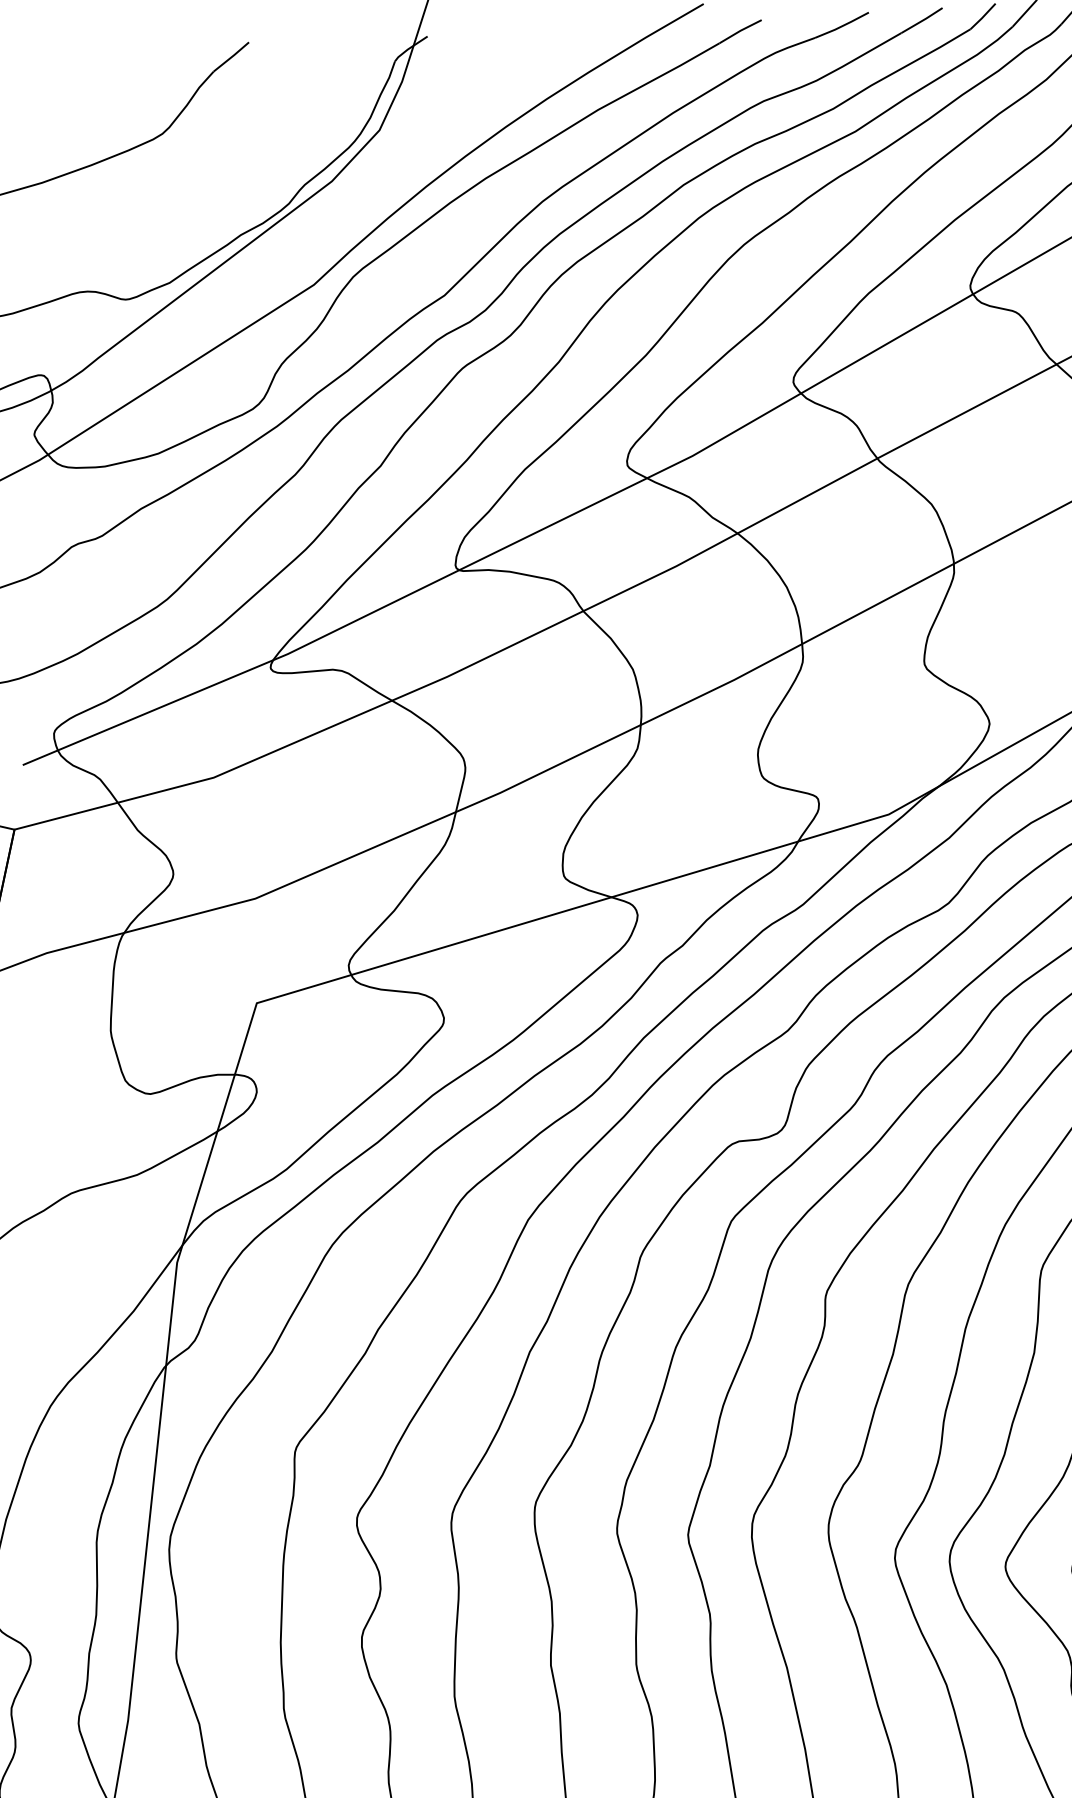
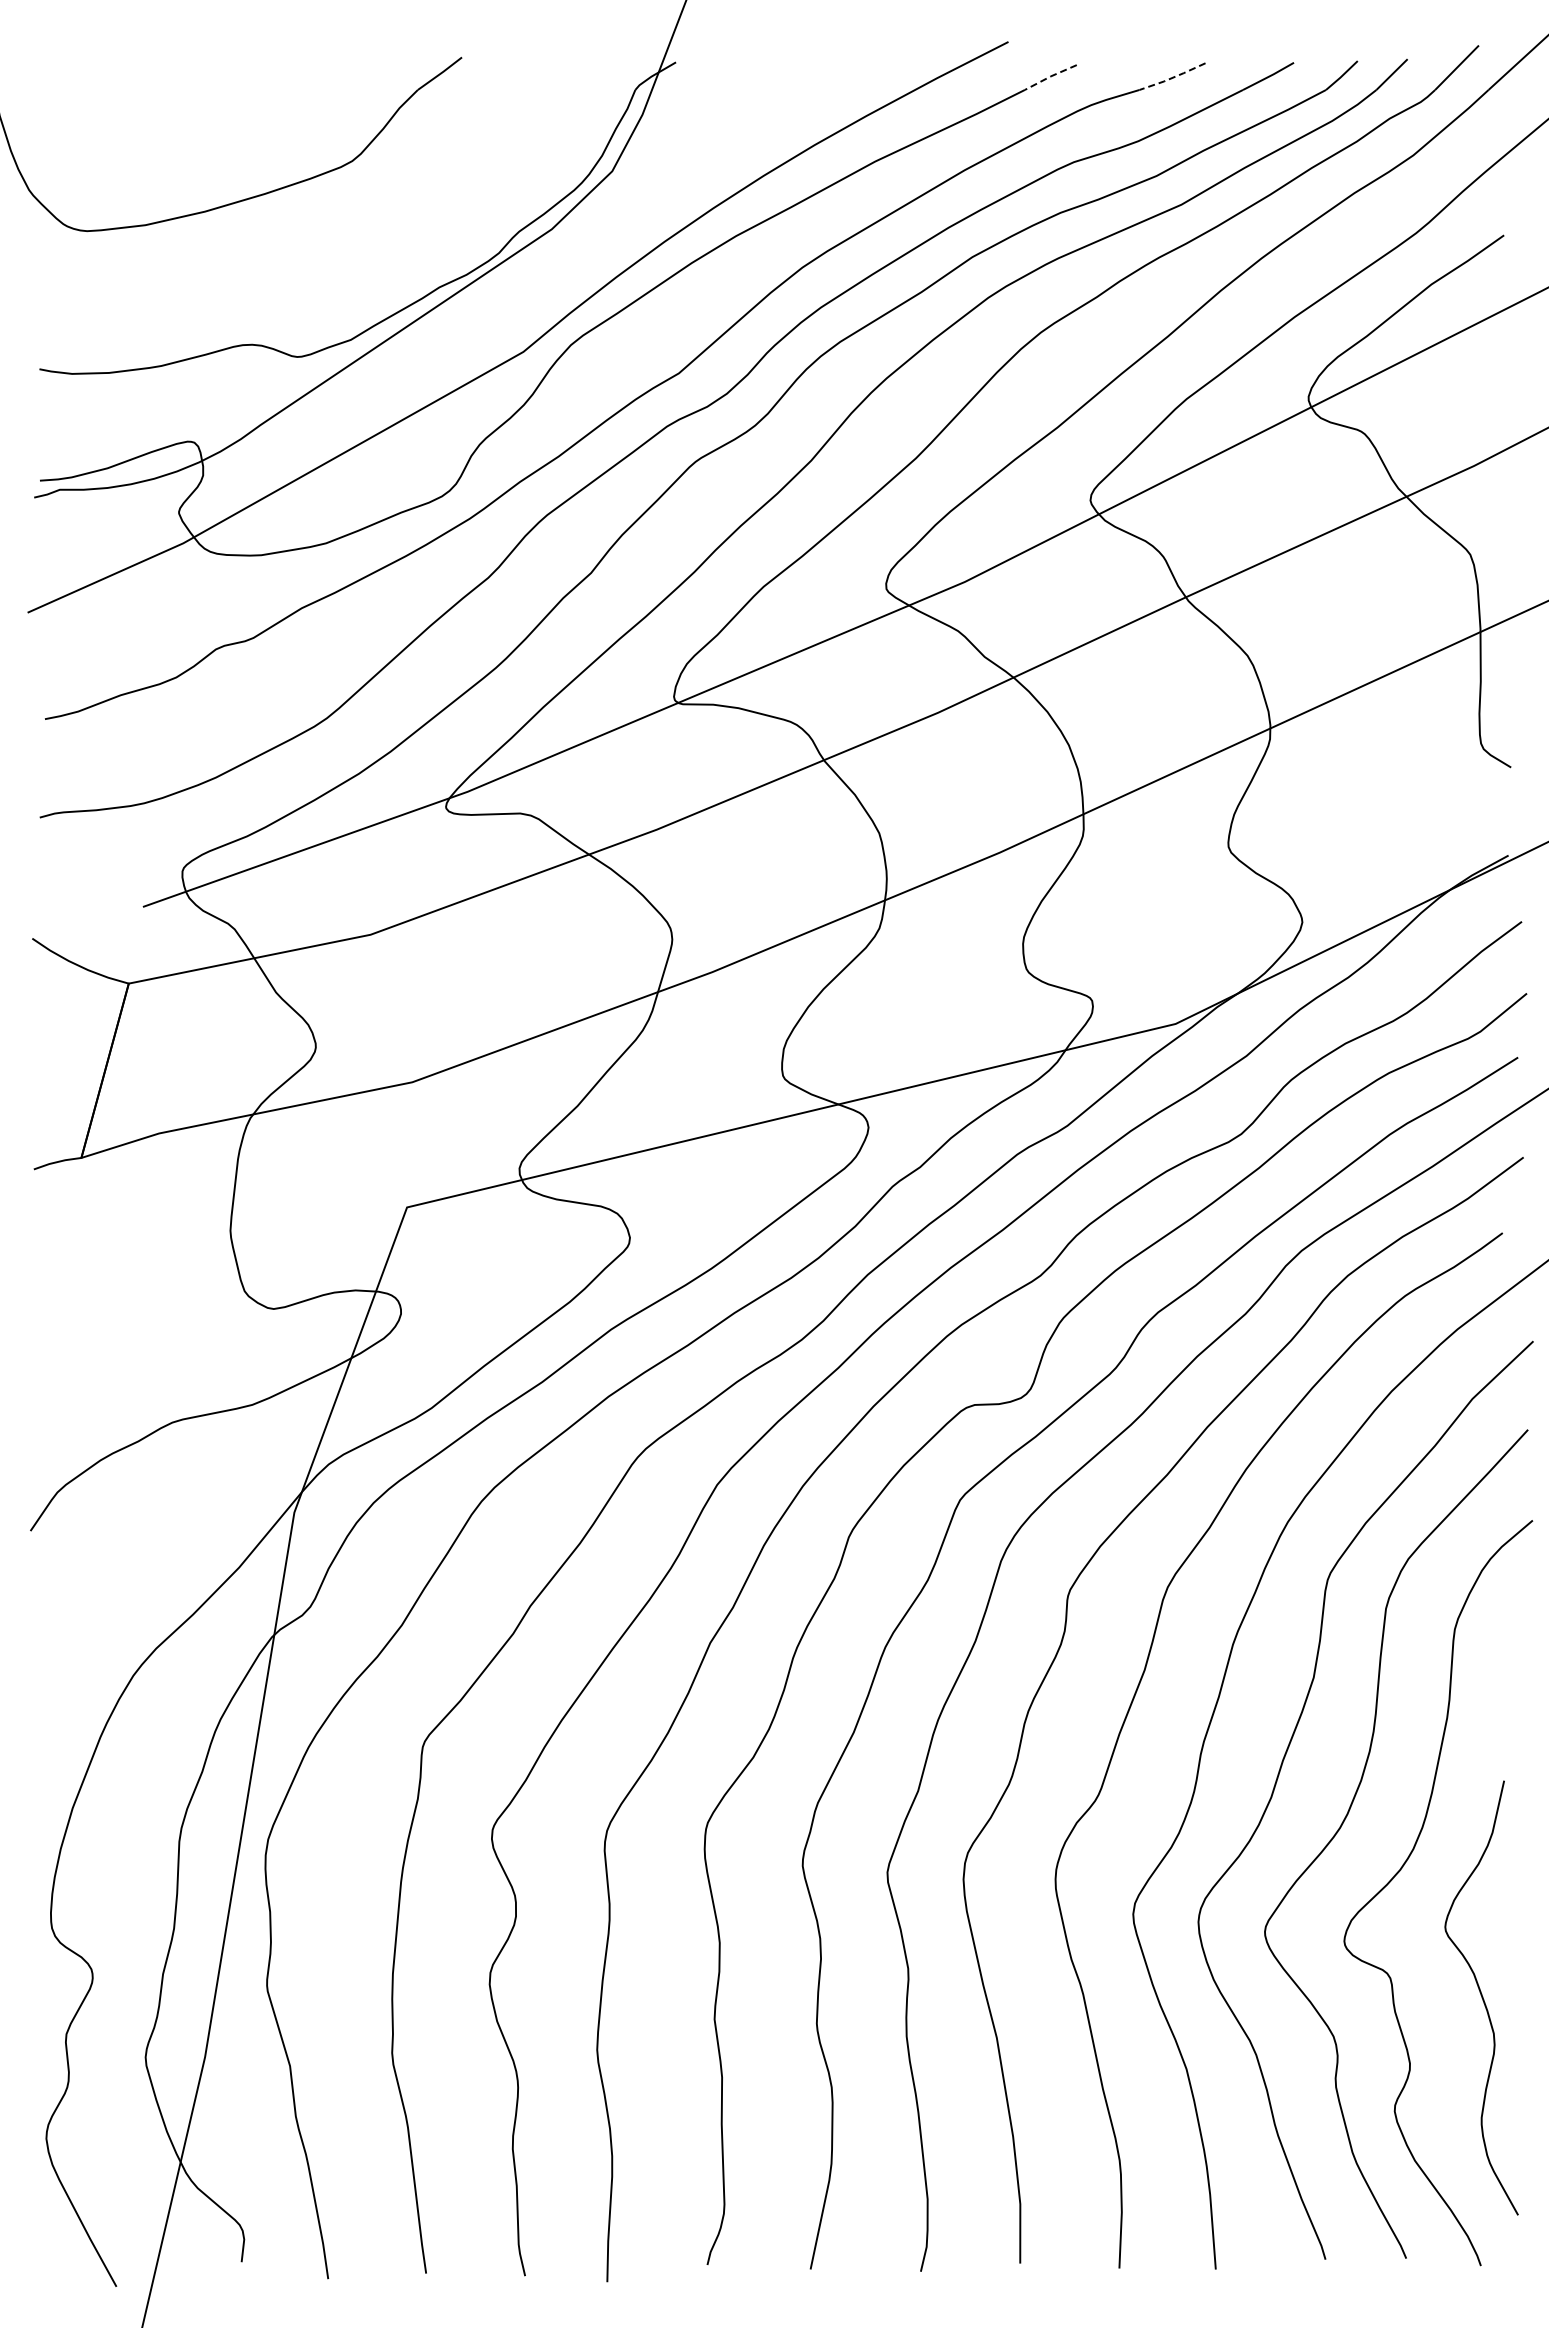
line: (842, 25) -> (1173, 77), solid -> dashed
line: (740, 30) -> (1050, 76), solid -> dashed

